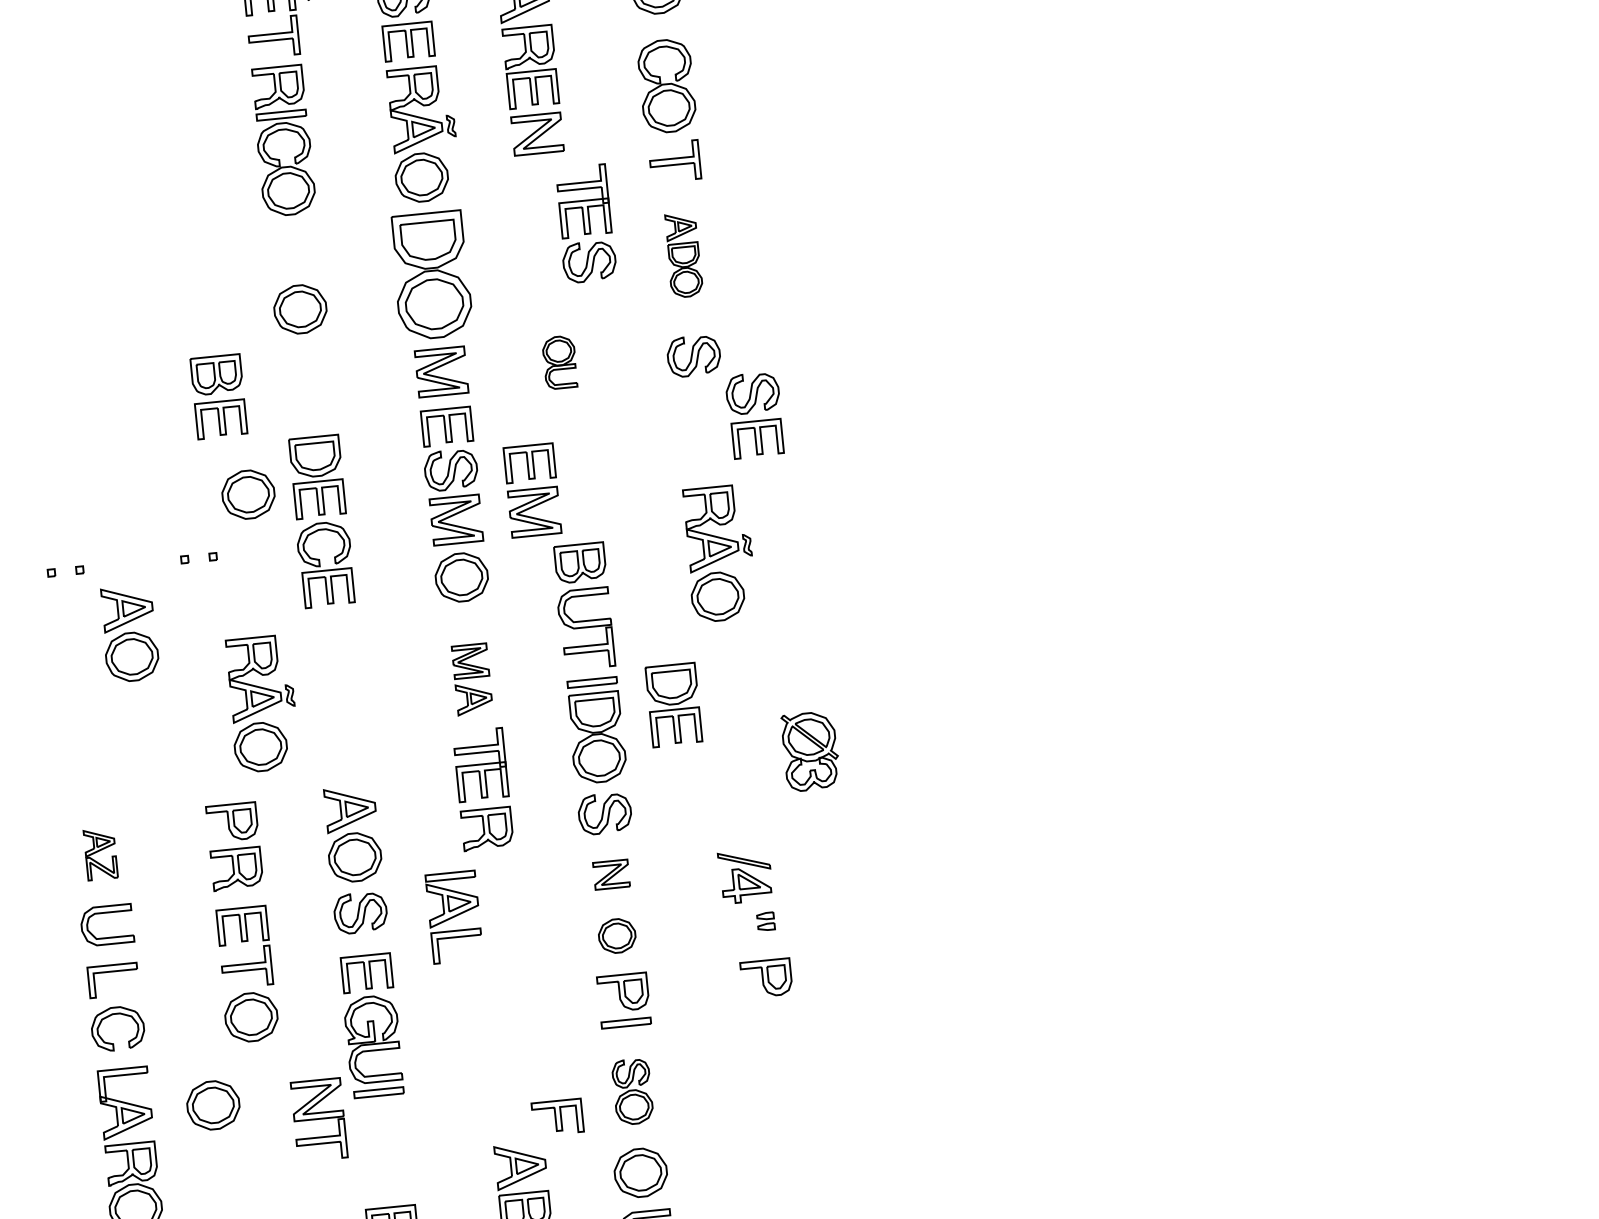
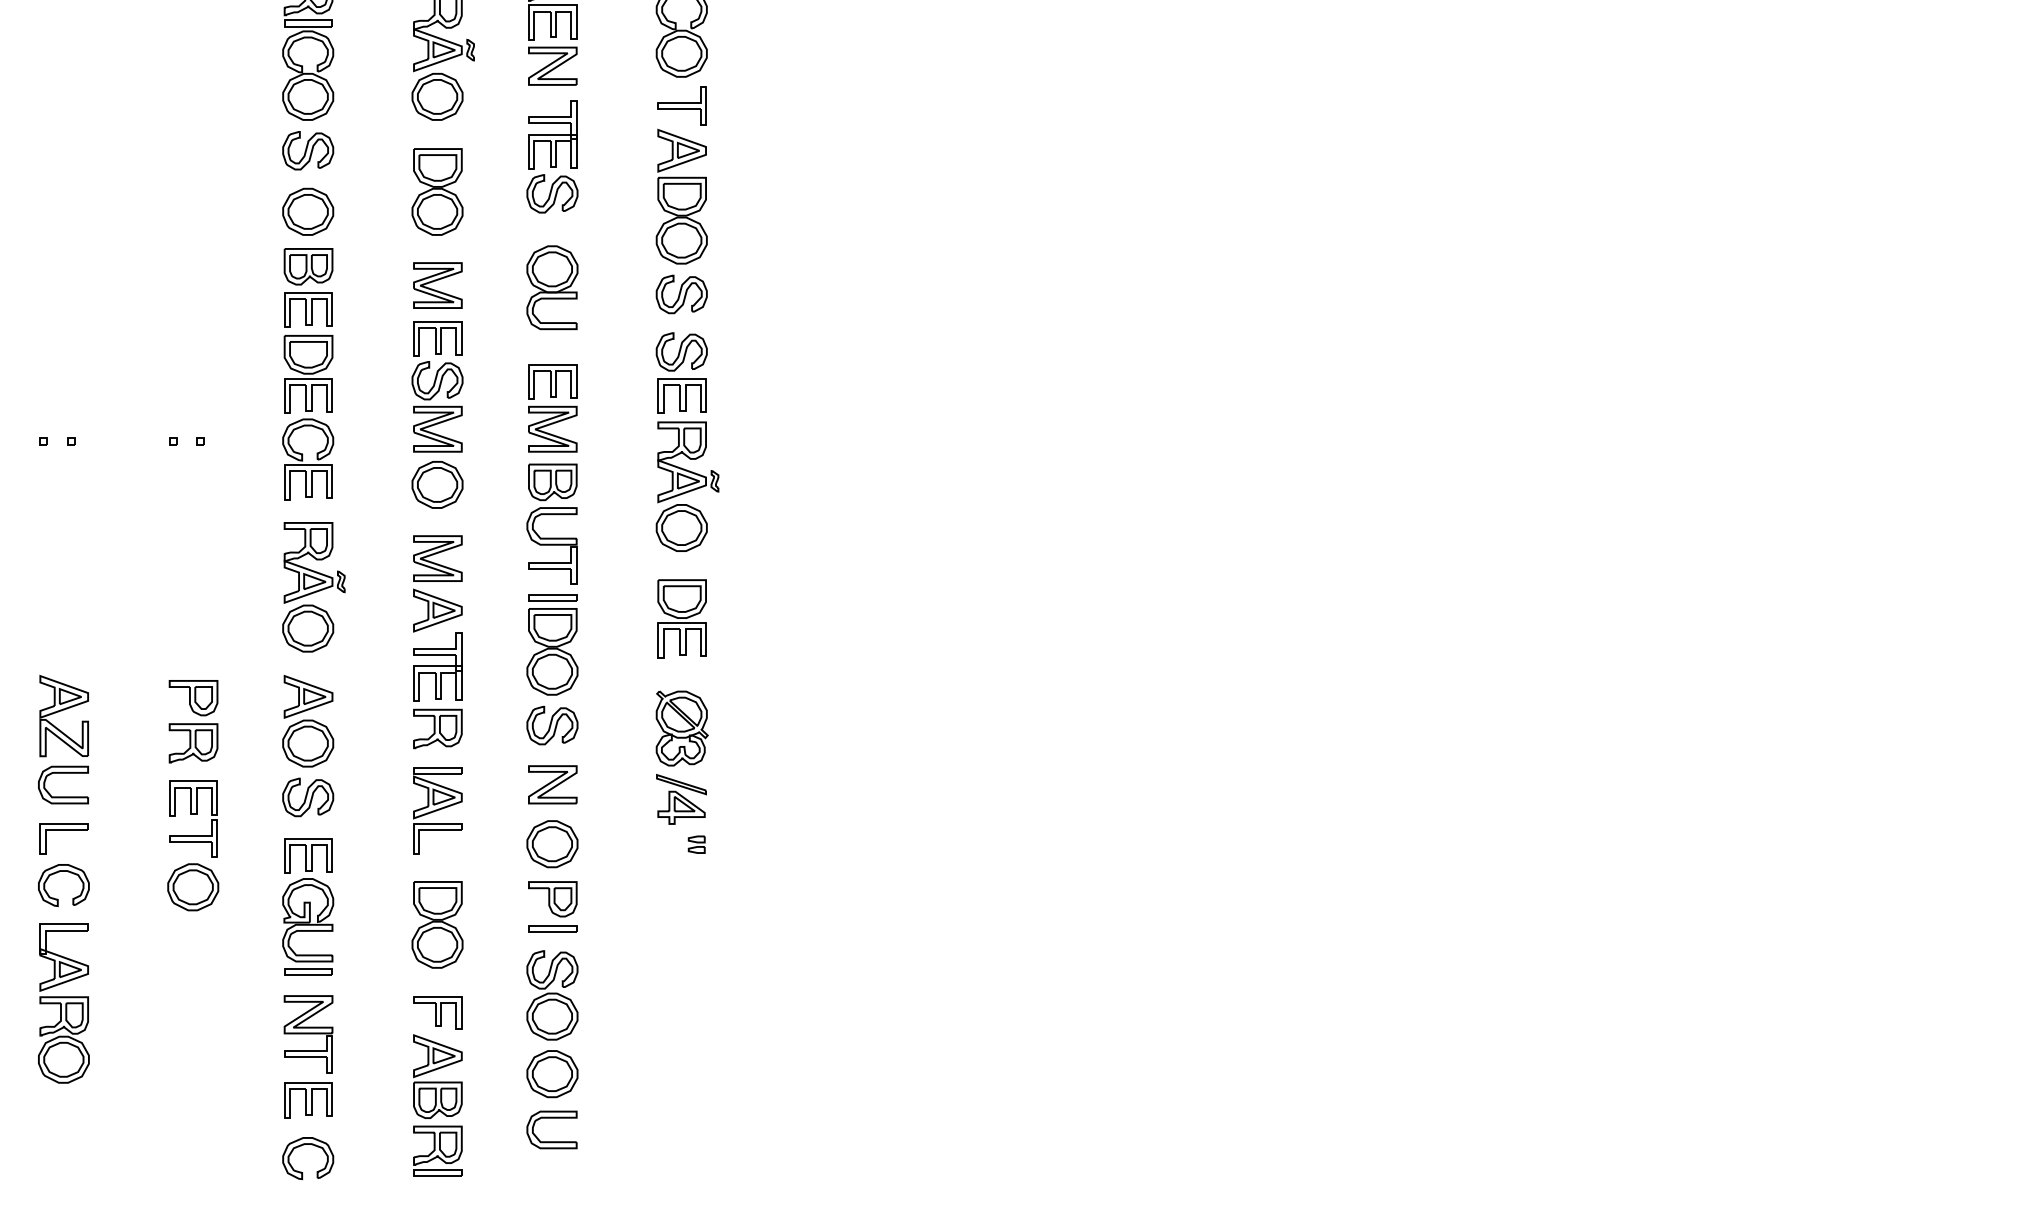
part: (585, 223) -> (552, 156), moved
part: (294, 246) -> (308, 150), added
part: (683, 255) -> (681, 196), size x1.67
part: (431, 275) -> (437, 191), size x0.71
part: (559, 362) -> (552, 287), size x1.67
part: (218, 396) -> (308, 287), moved
part: (754, 414) -> (681, 372), moved
part: (532, 490) -> (552, 408), moved
part: (248, 494) -> (240, 384), removed
part: (130, 634) -> (113, 507), removed
part: (471, 679) -> (437, 583), size x1.43
part: (262, 704) -> (313, 587), moved
part: (673, 704) -> (681, 618), moved
part: (810, 751) -> (681, 728), moved
part: (100, 854) -> (63, 716), size x1.67
part: (611, 874) -> (552, 784), size x1.43
part: (454, 917) -> (437, 810), moved
part: (617, 936) -> (552, 844), size x1.43
part: (766, 978) -> (691, 899), removed
part: (506, 1030) -> (437, 924), added
part: (632, 1091) -> (552, 995), size x1.43
part: (213, 1105) -> (148, 968), removed
part: (557, 1117) -> (437, 1012), moved
part: (319, 1120) -> (308, 1034), moved

